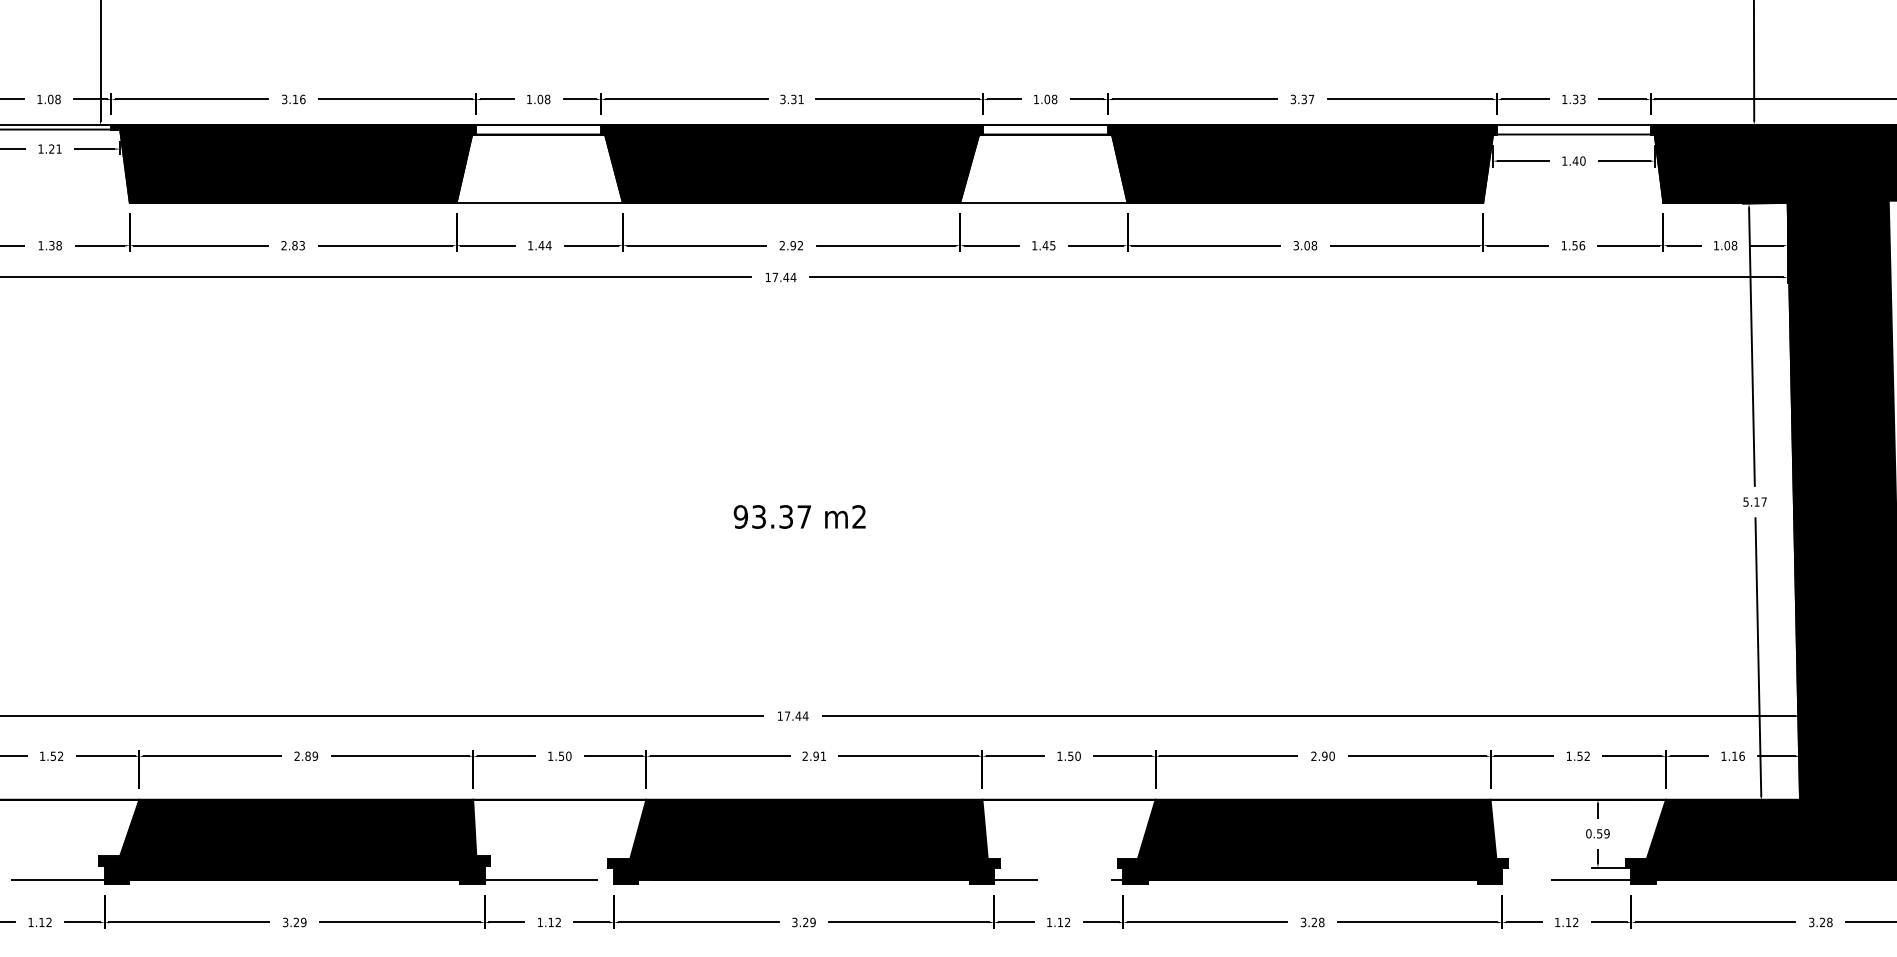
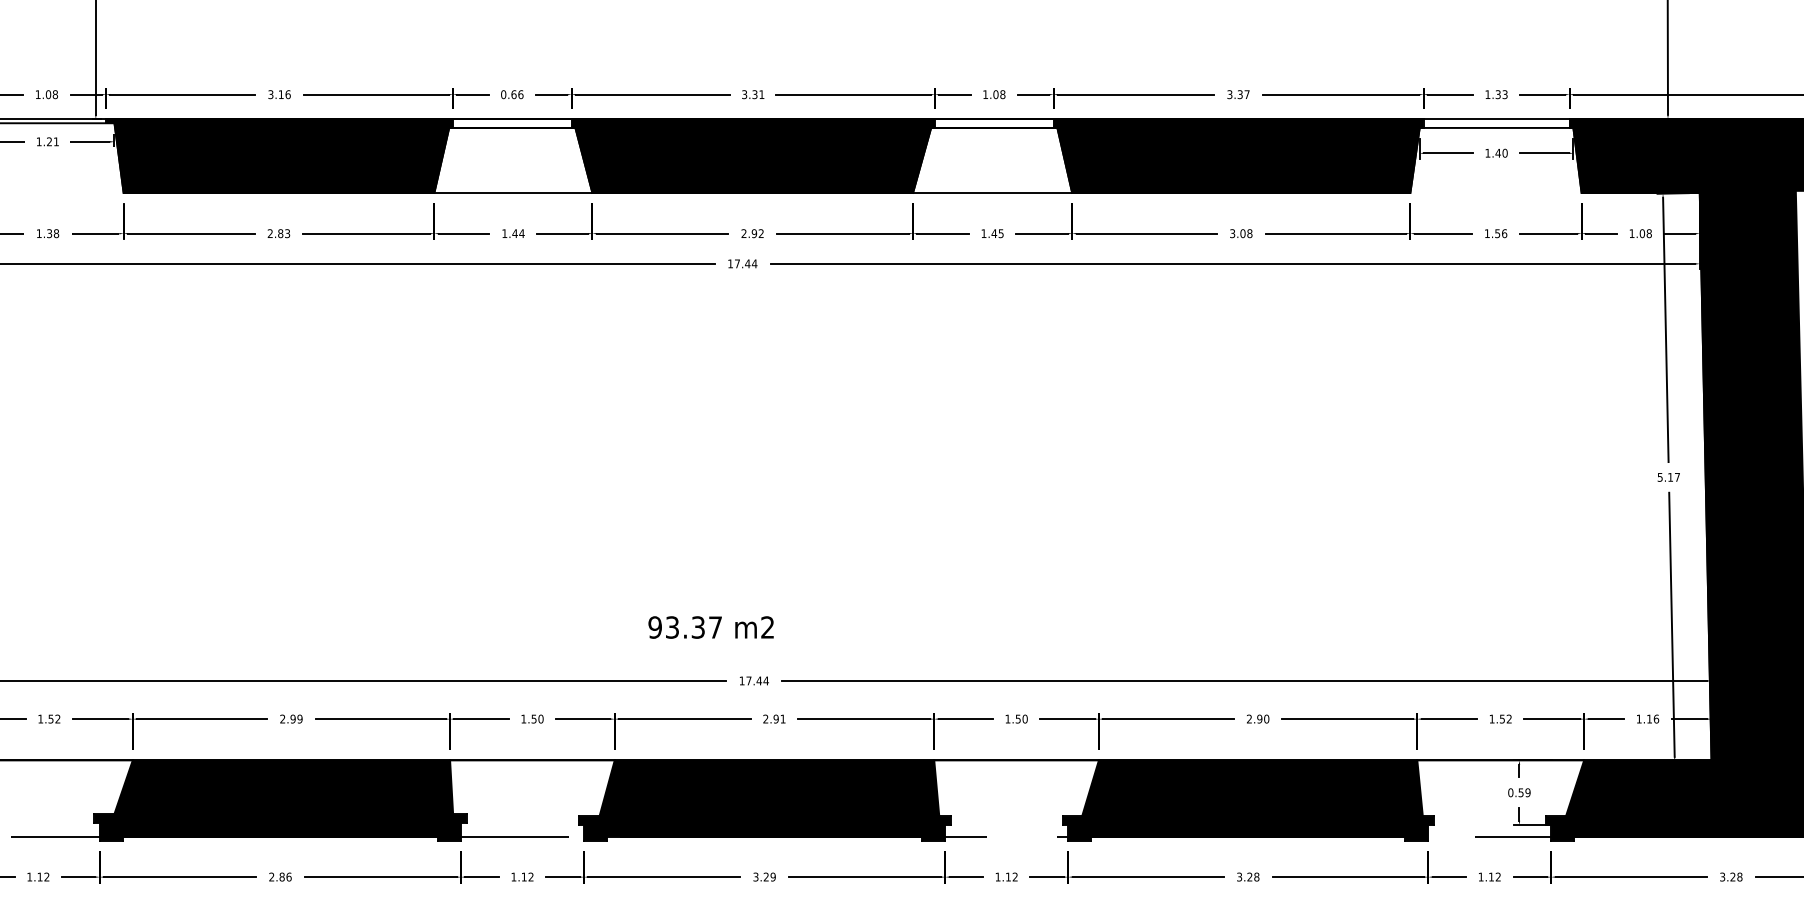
text: (538, 99) -> (512, 94), 1.08 -> 0.66
text: (799, 516) -> (710, 627), moved
text: (307, 755) -> (292, 718), 2.89 -> 2.99
text: (294, 922) -> (280, 877), 3.29 -> 2.86

